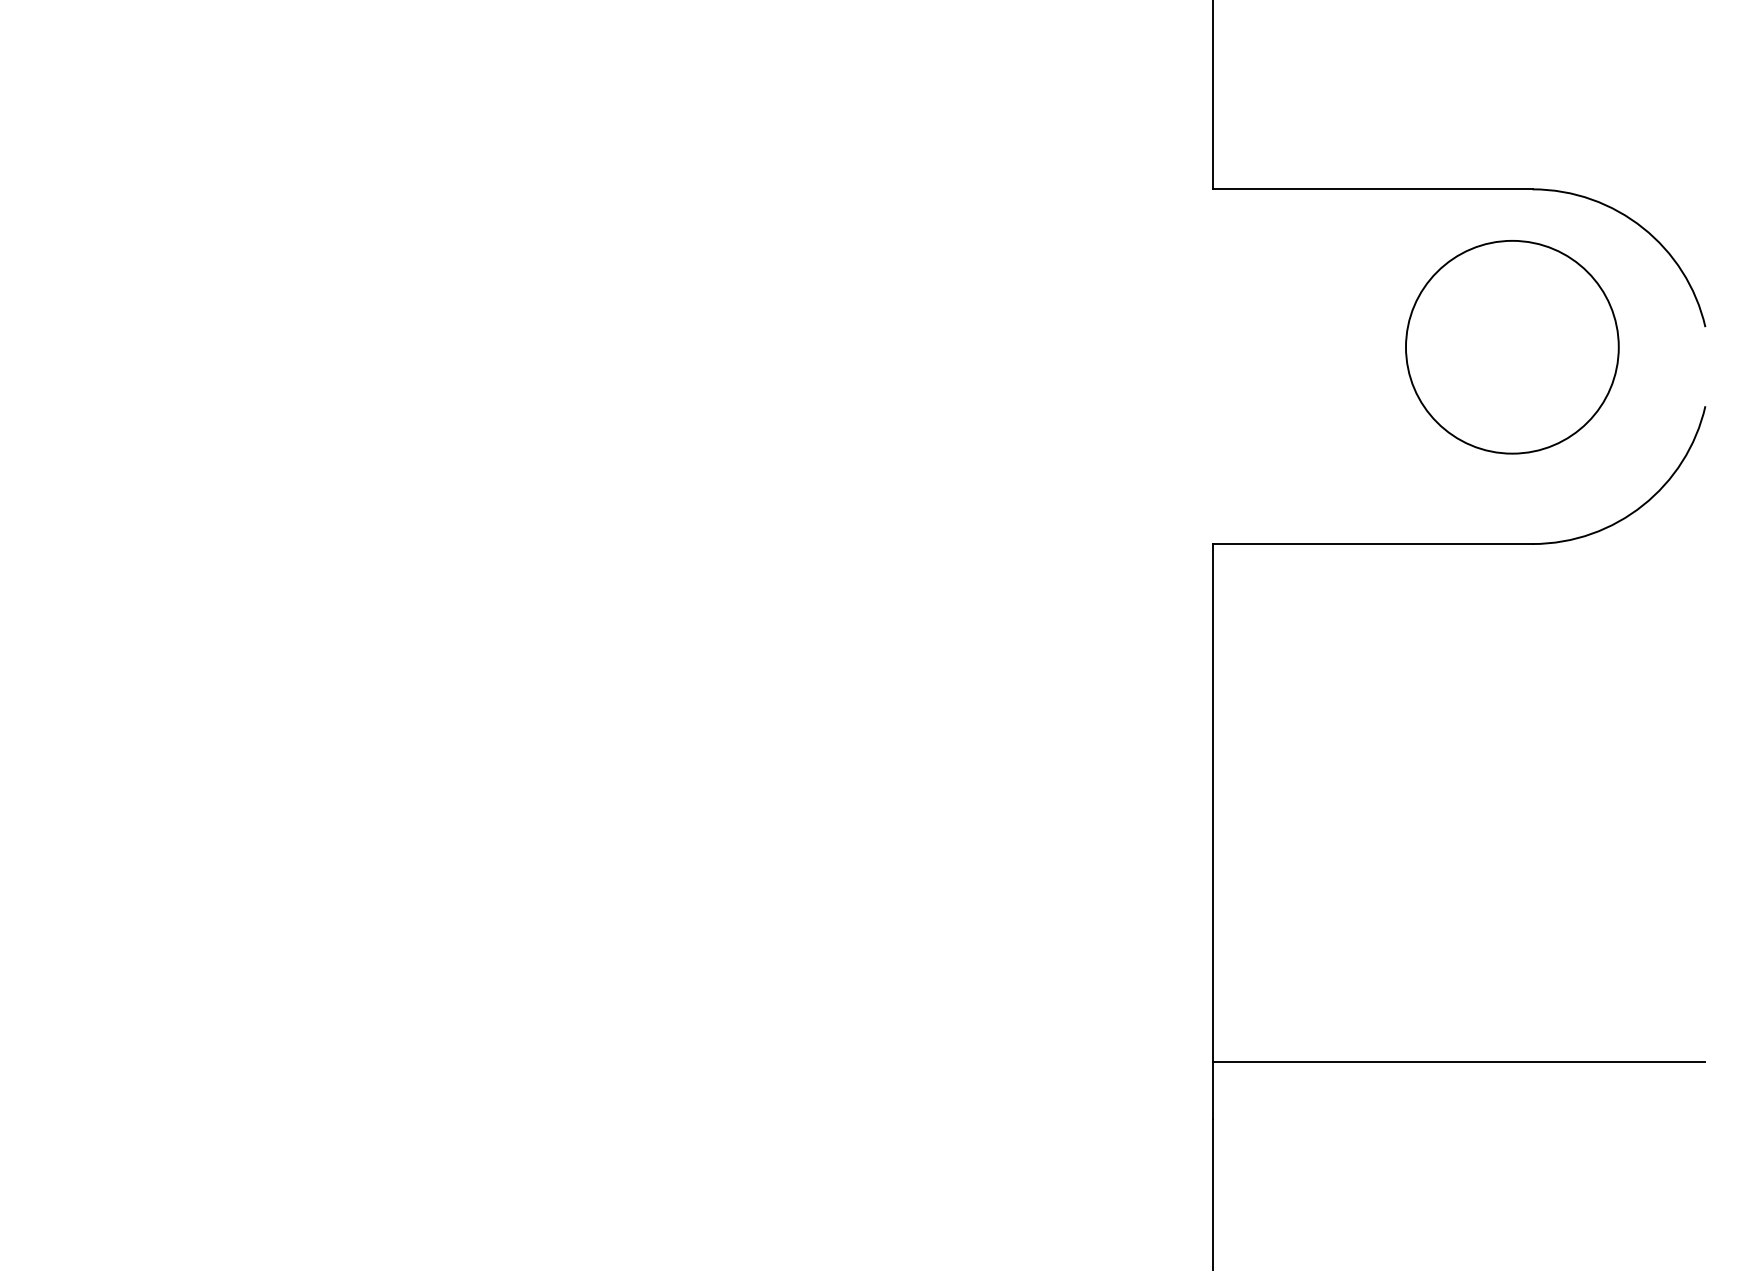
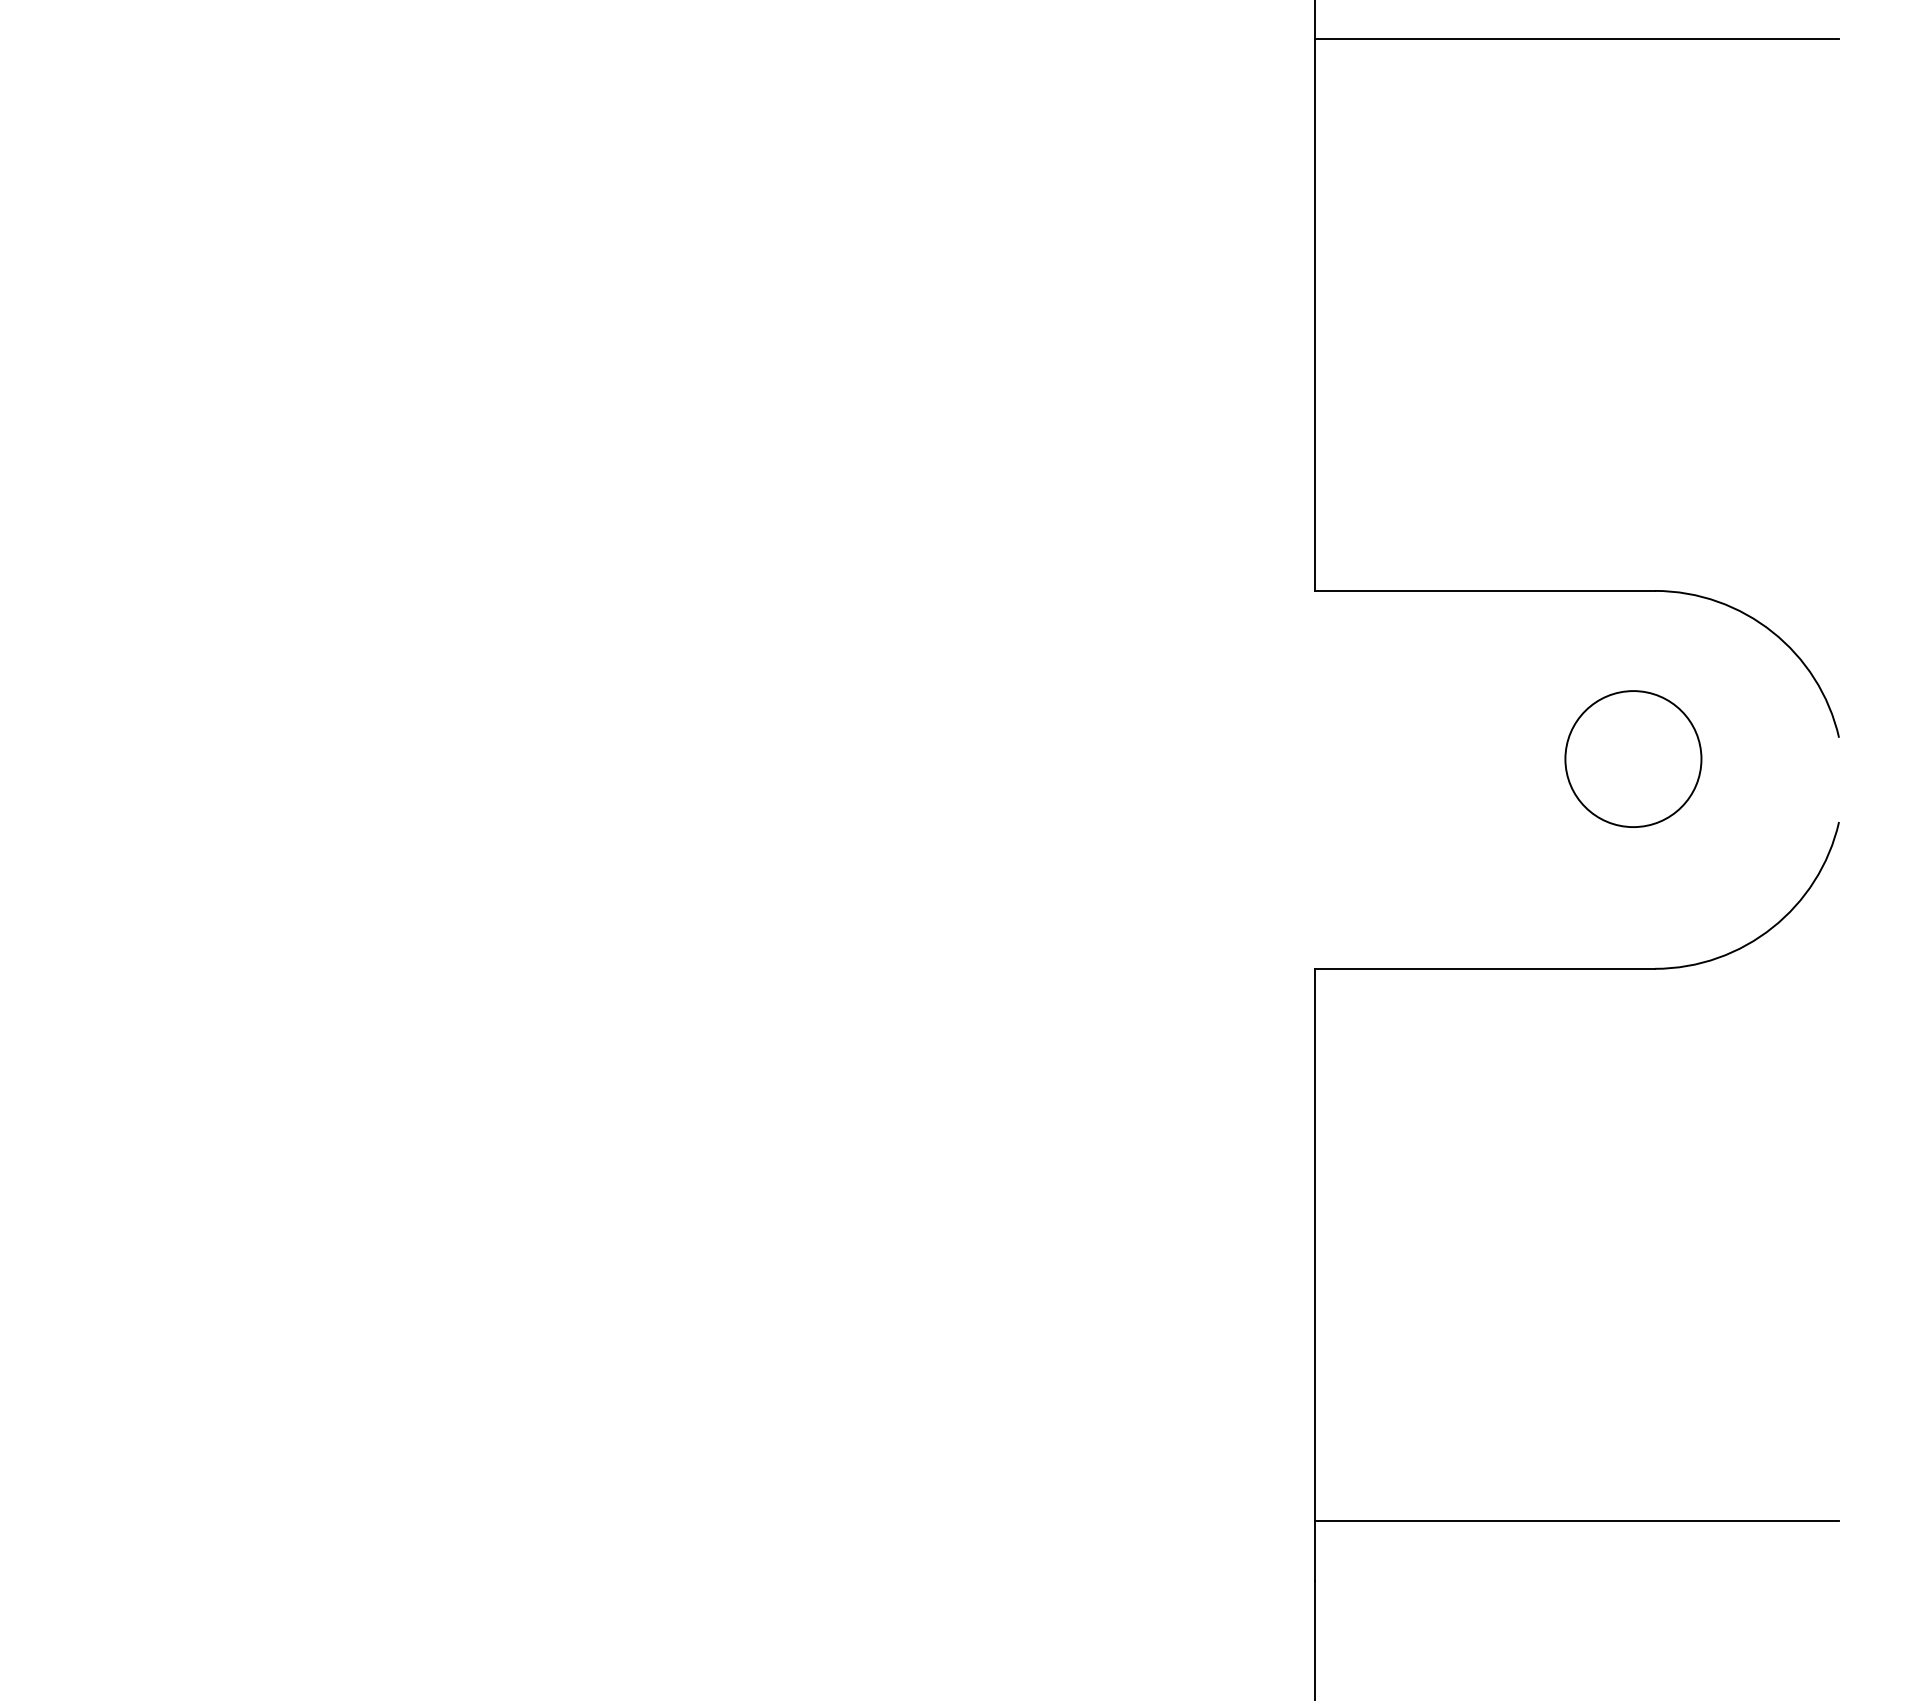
circle: (1512, 346) -> (1633, 758), size x0.6

